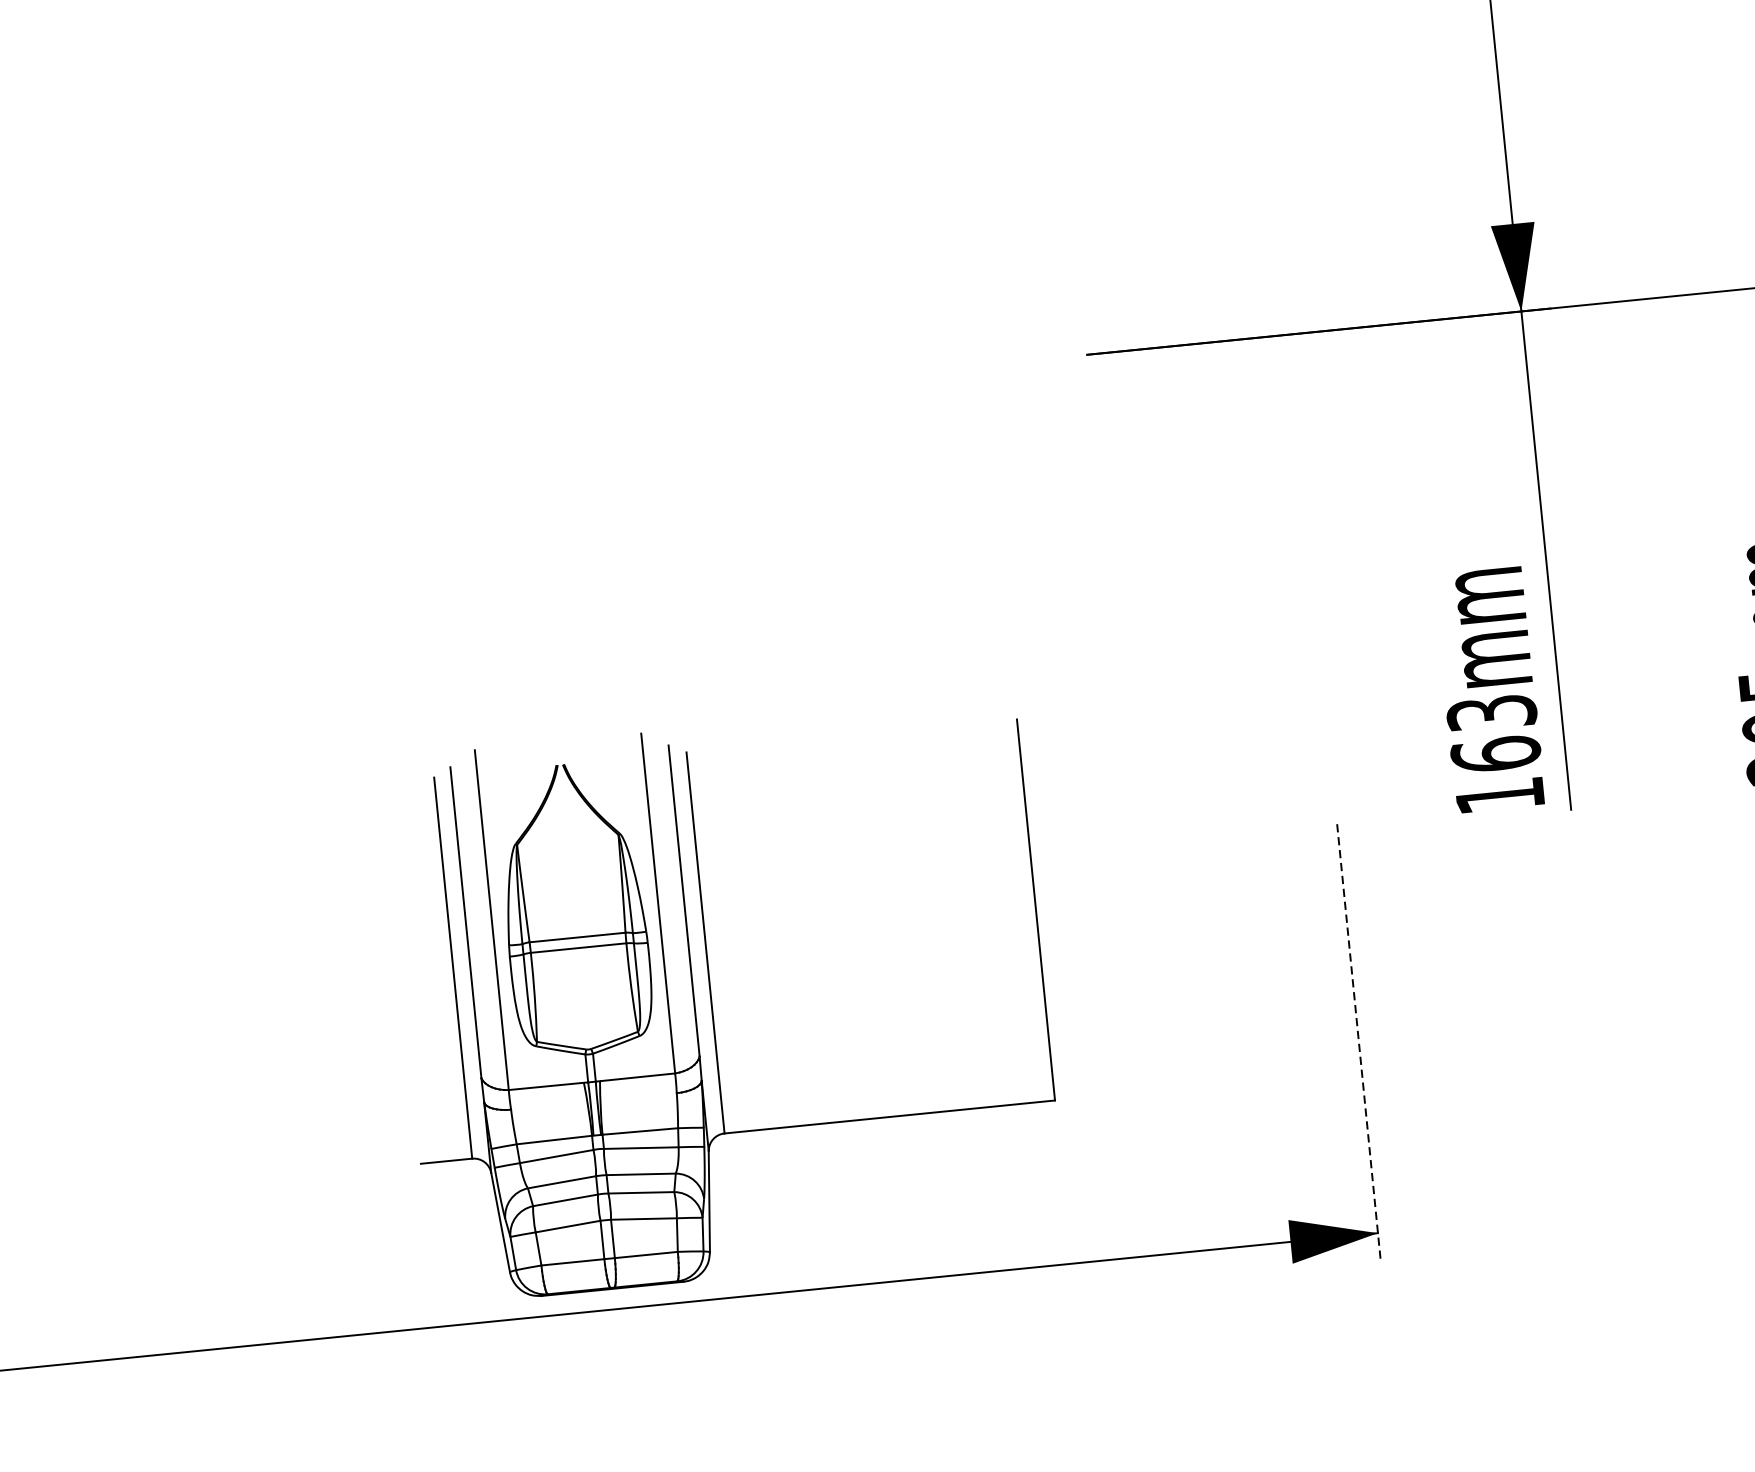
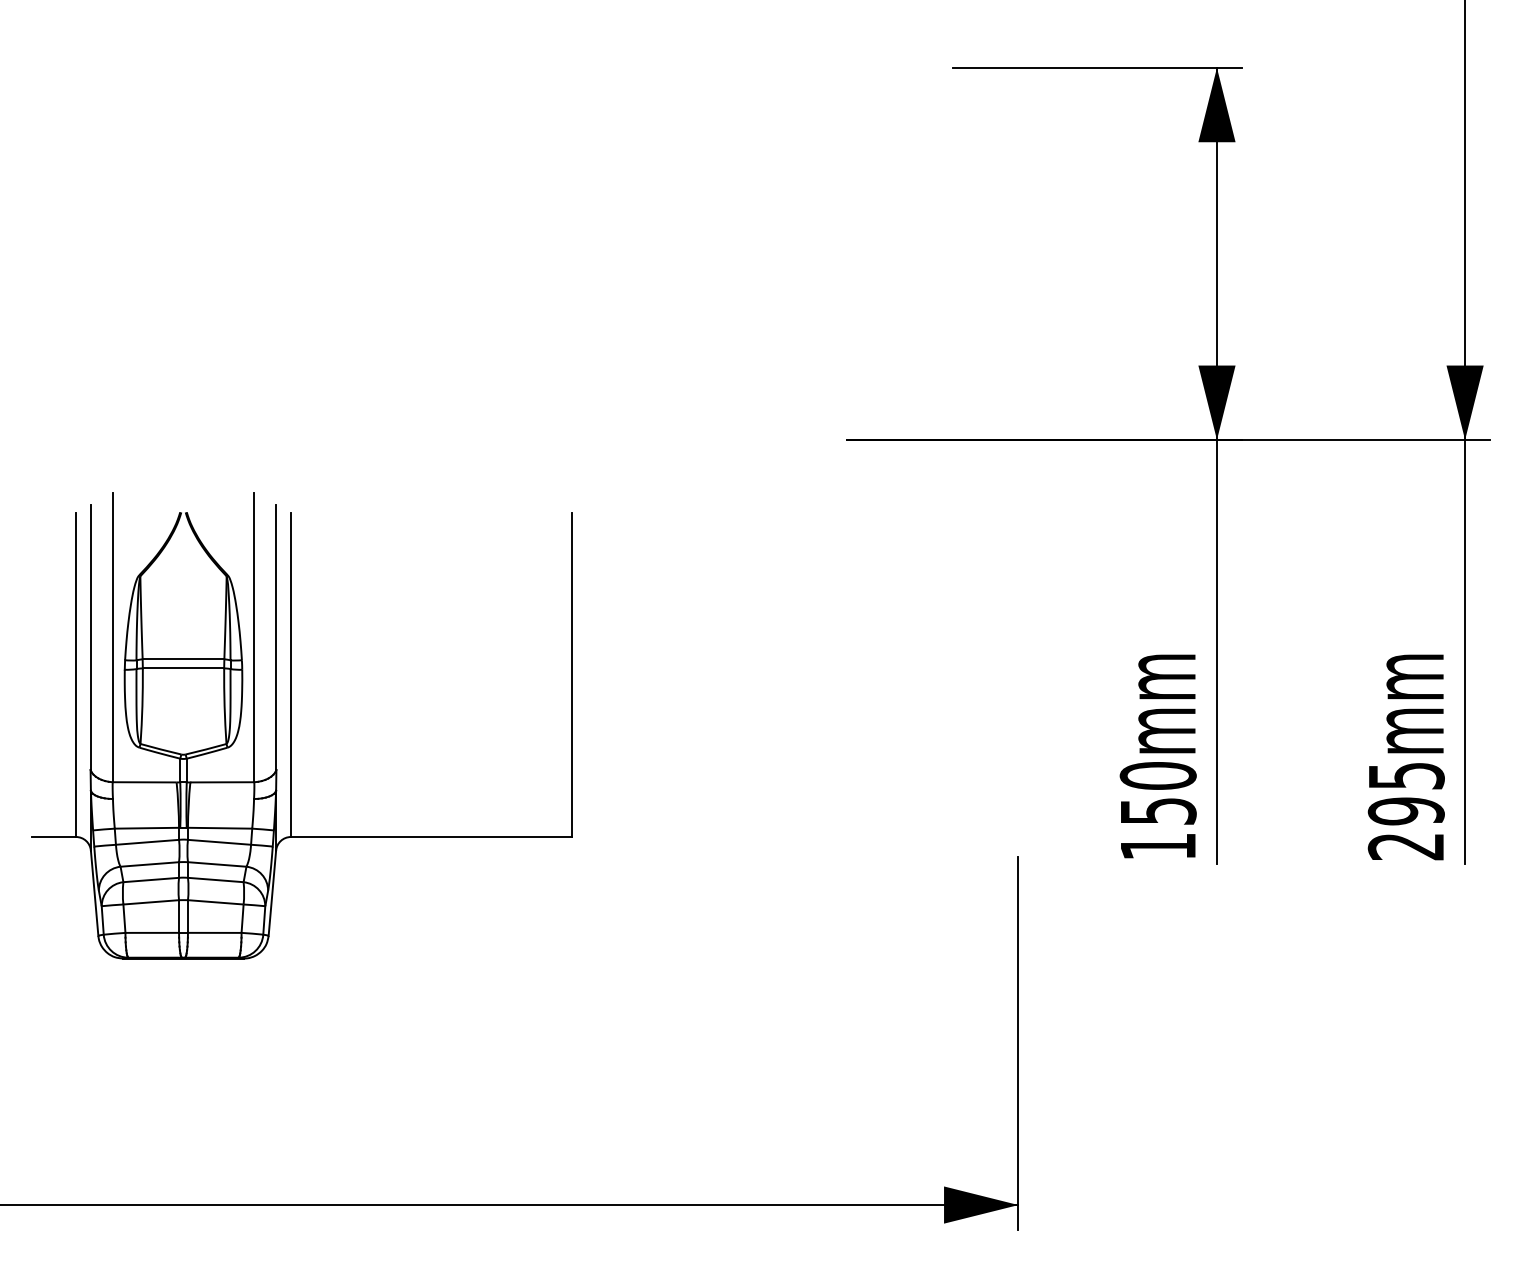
text: (1493, 733) -> (1157, 793), 163mm -> 150mm
part: (712, 1002) -> (291, 725), moved
line: (1359, 1043) -> (1018, 1043), dashed -> solid

